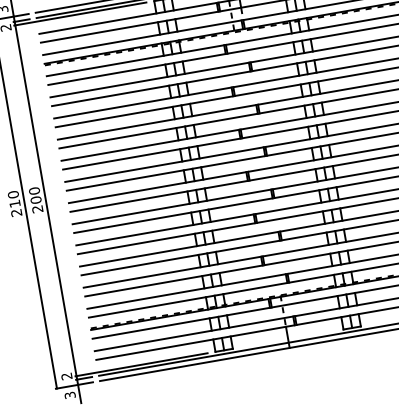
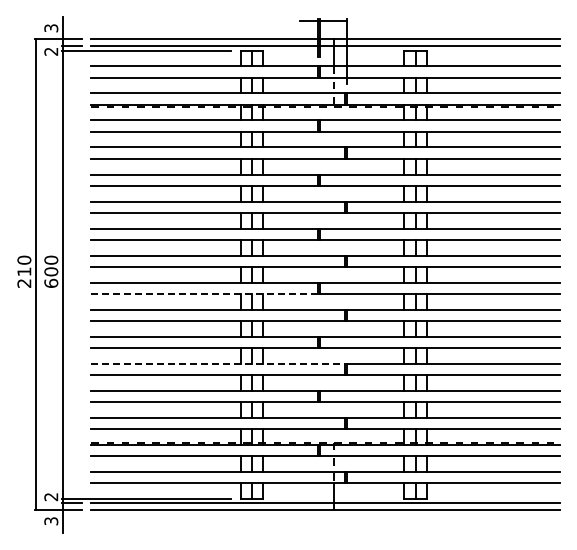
line: (159, 196) -> (205, 293), solid -> dashed
text: (37, 208) -> (51, 282), 200 -> 600
line: (179, 249) -> (218, 363), solid -> dashed

